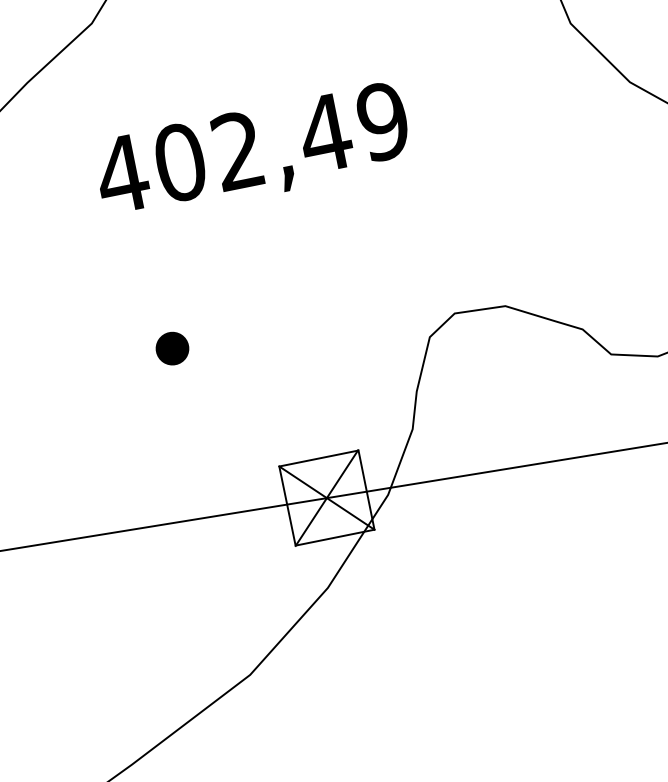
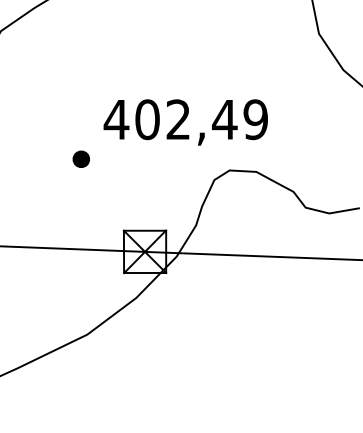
text: (252, 153) -> (185, 122), moved

